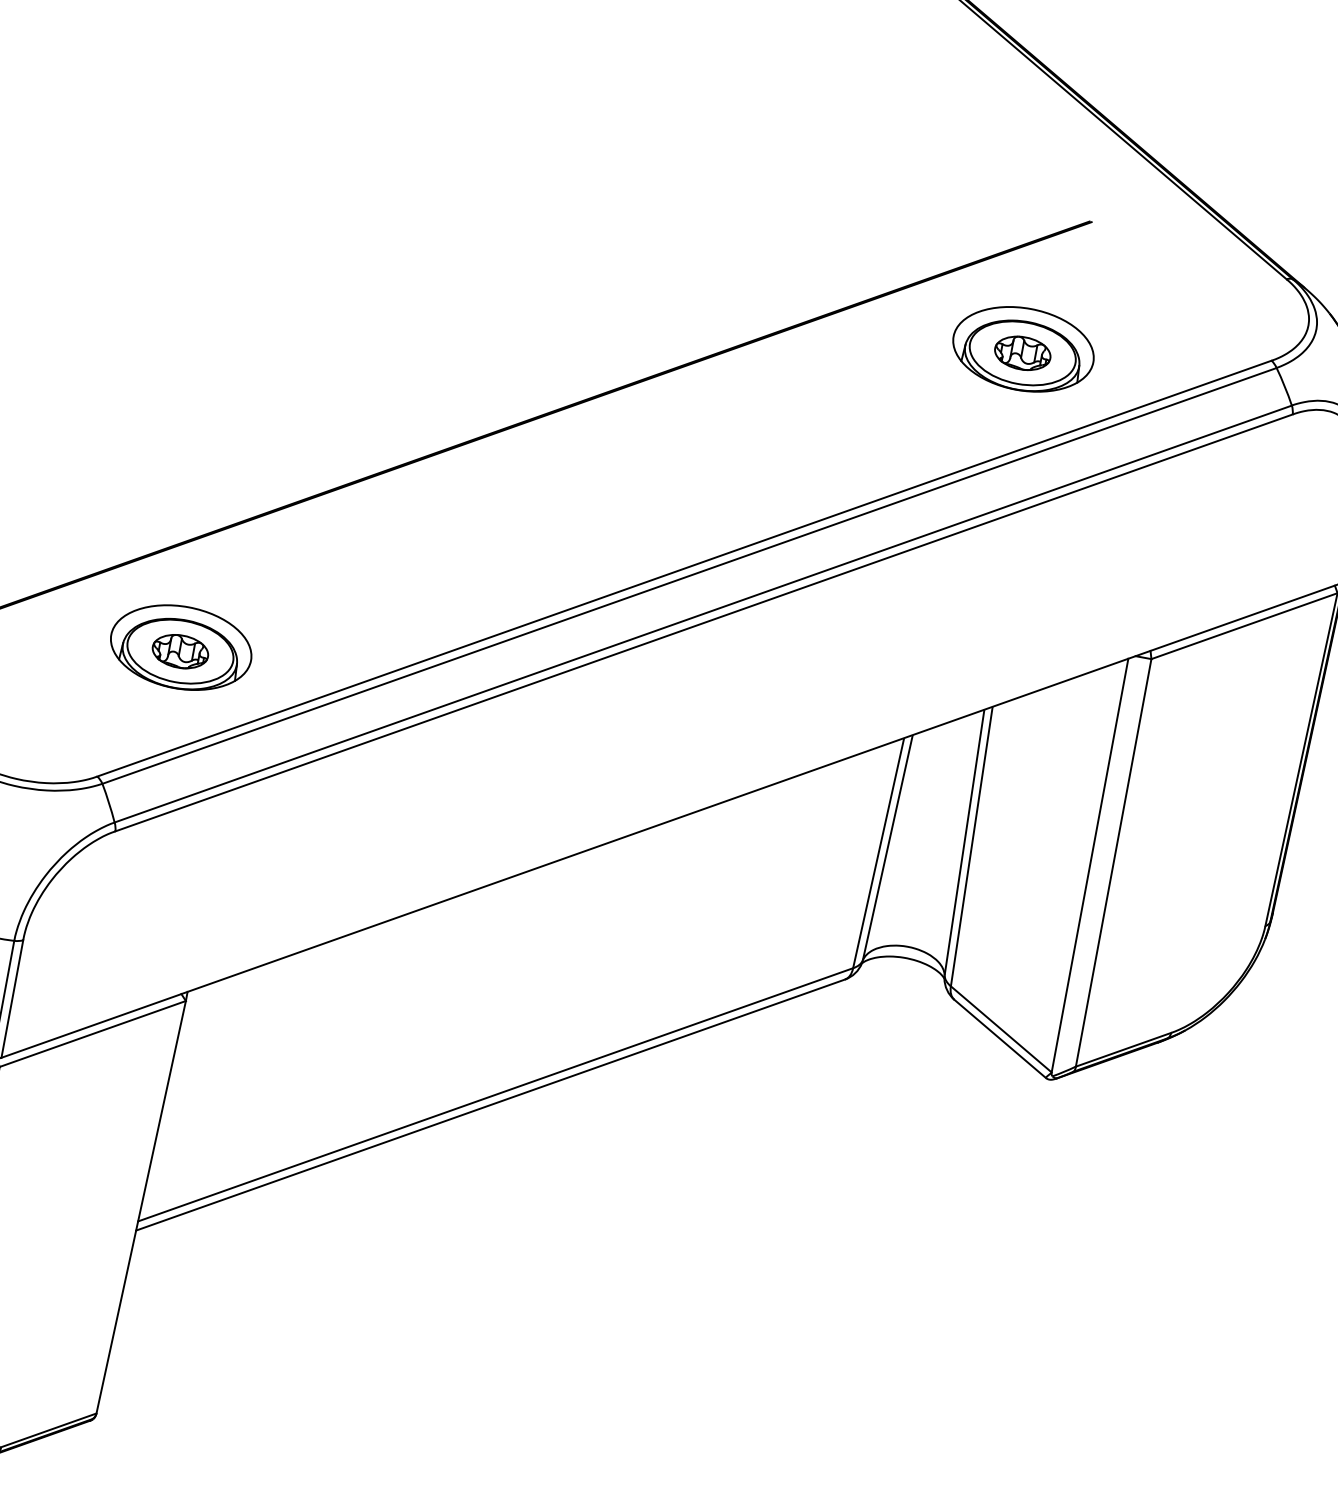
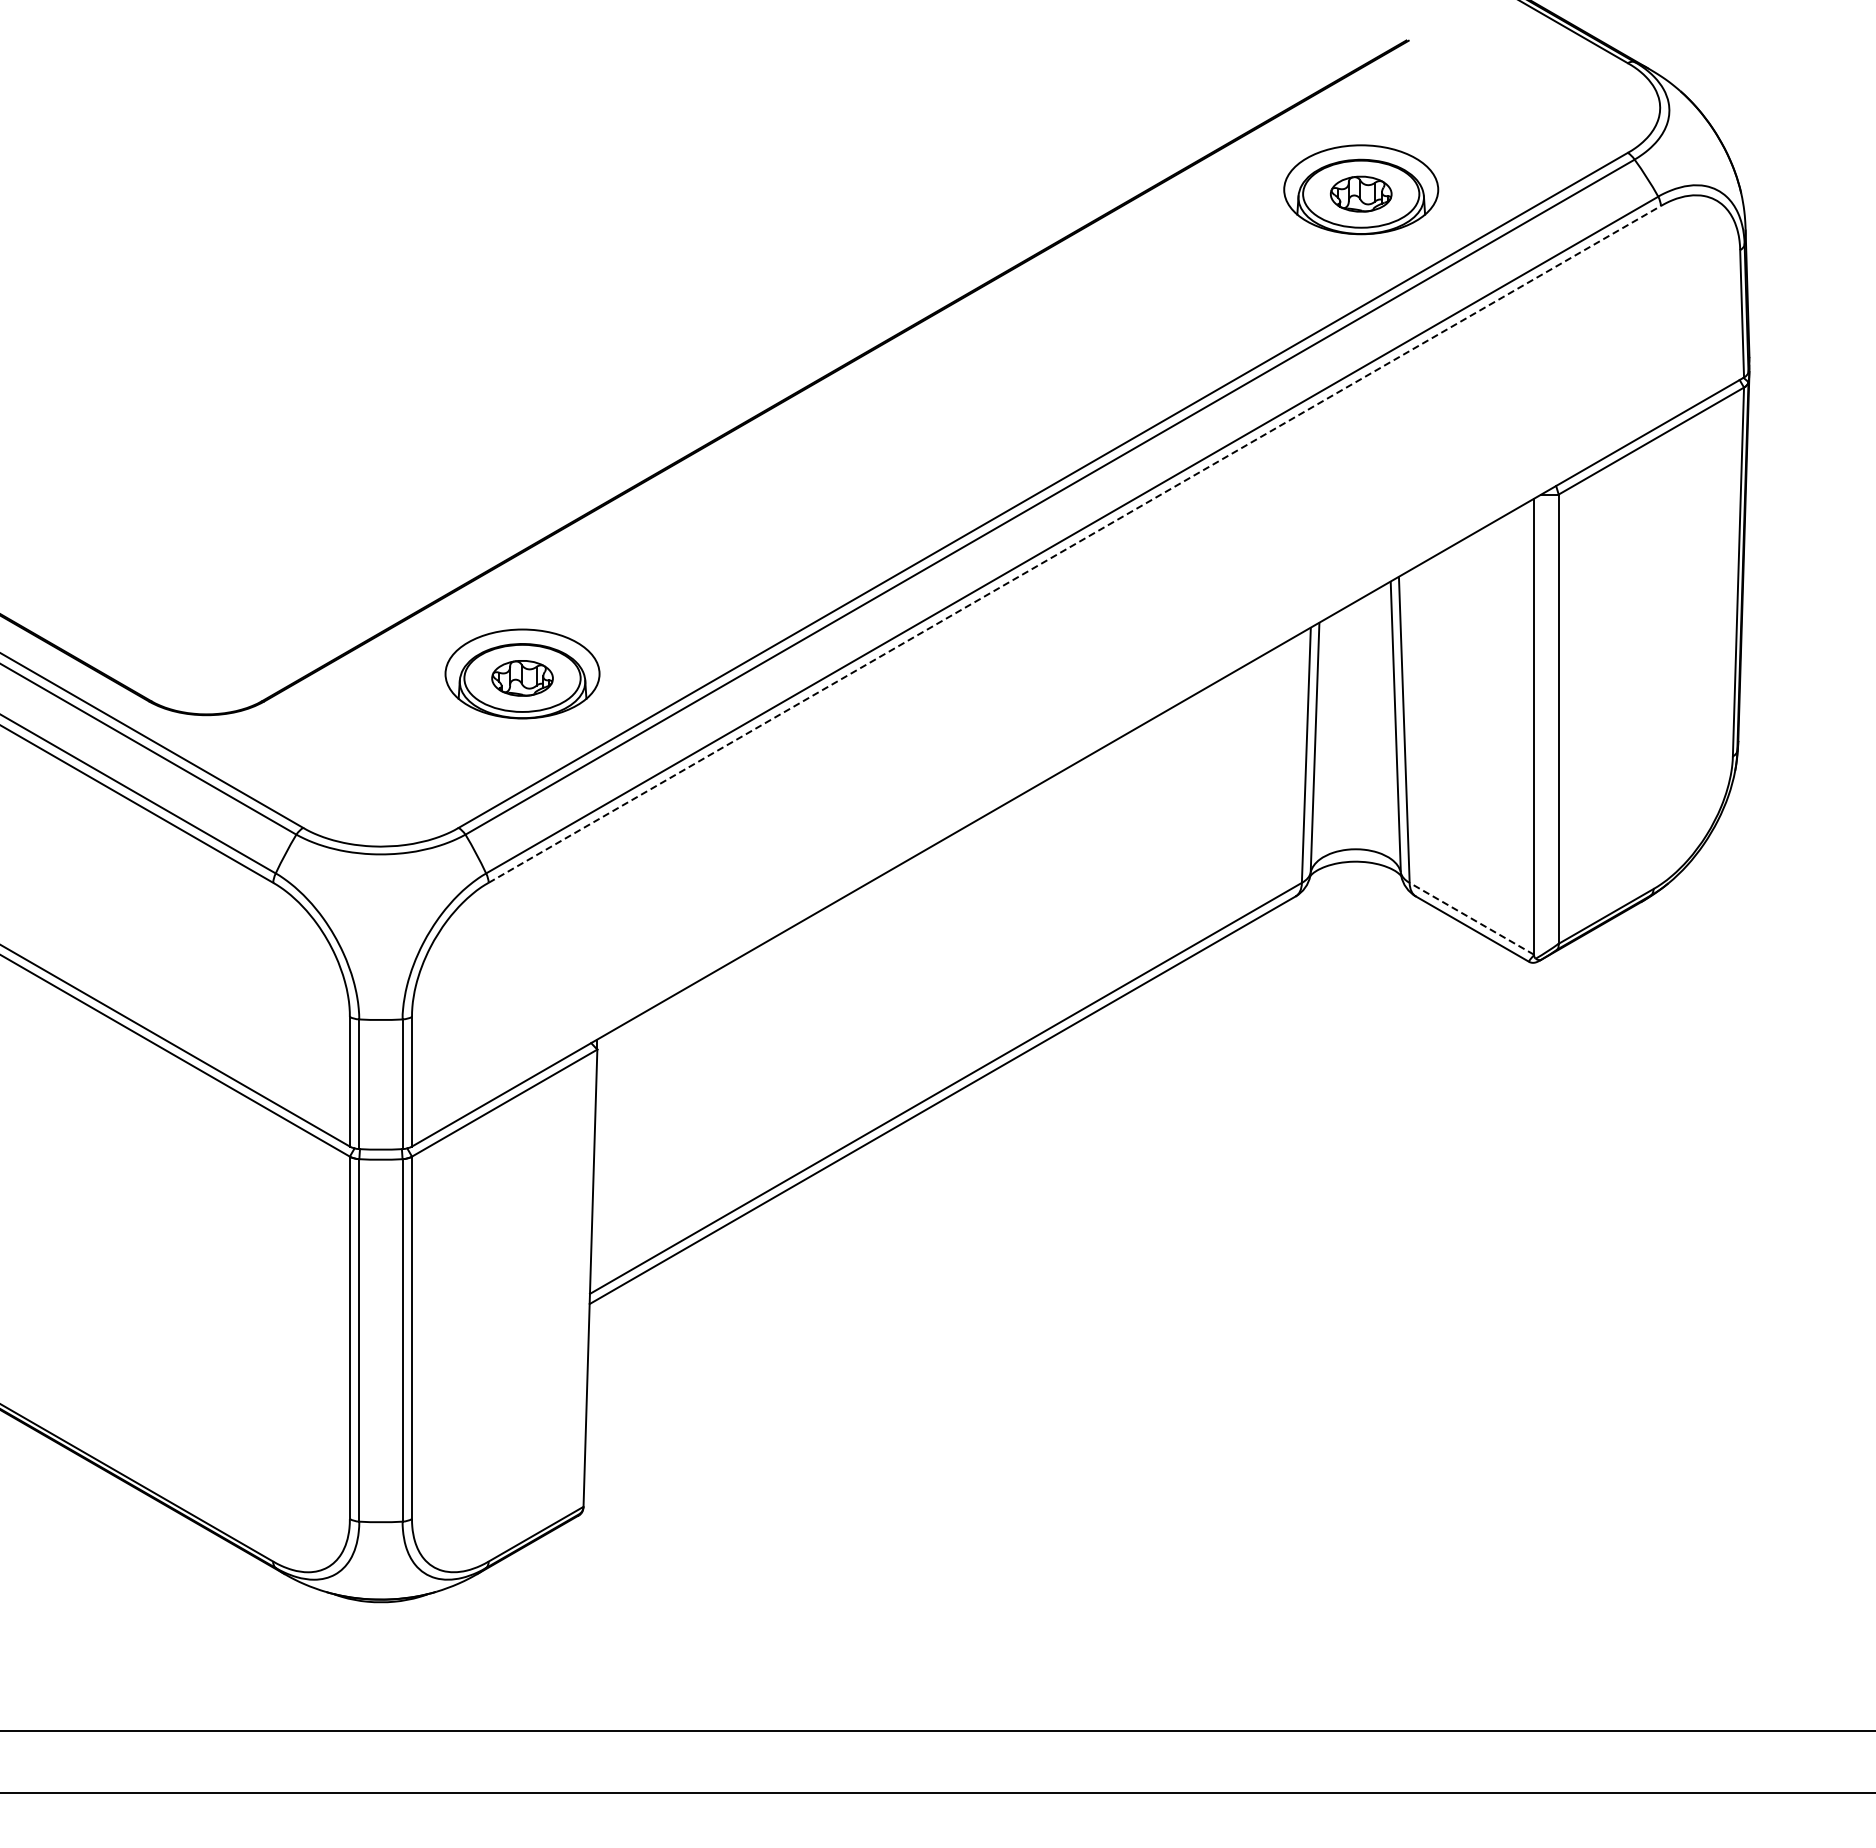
line: (703, 622) -> (1074, 544), solid -> dashed
line: (1001, 1029) -> (1471, 918), solid -> dashed

